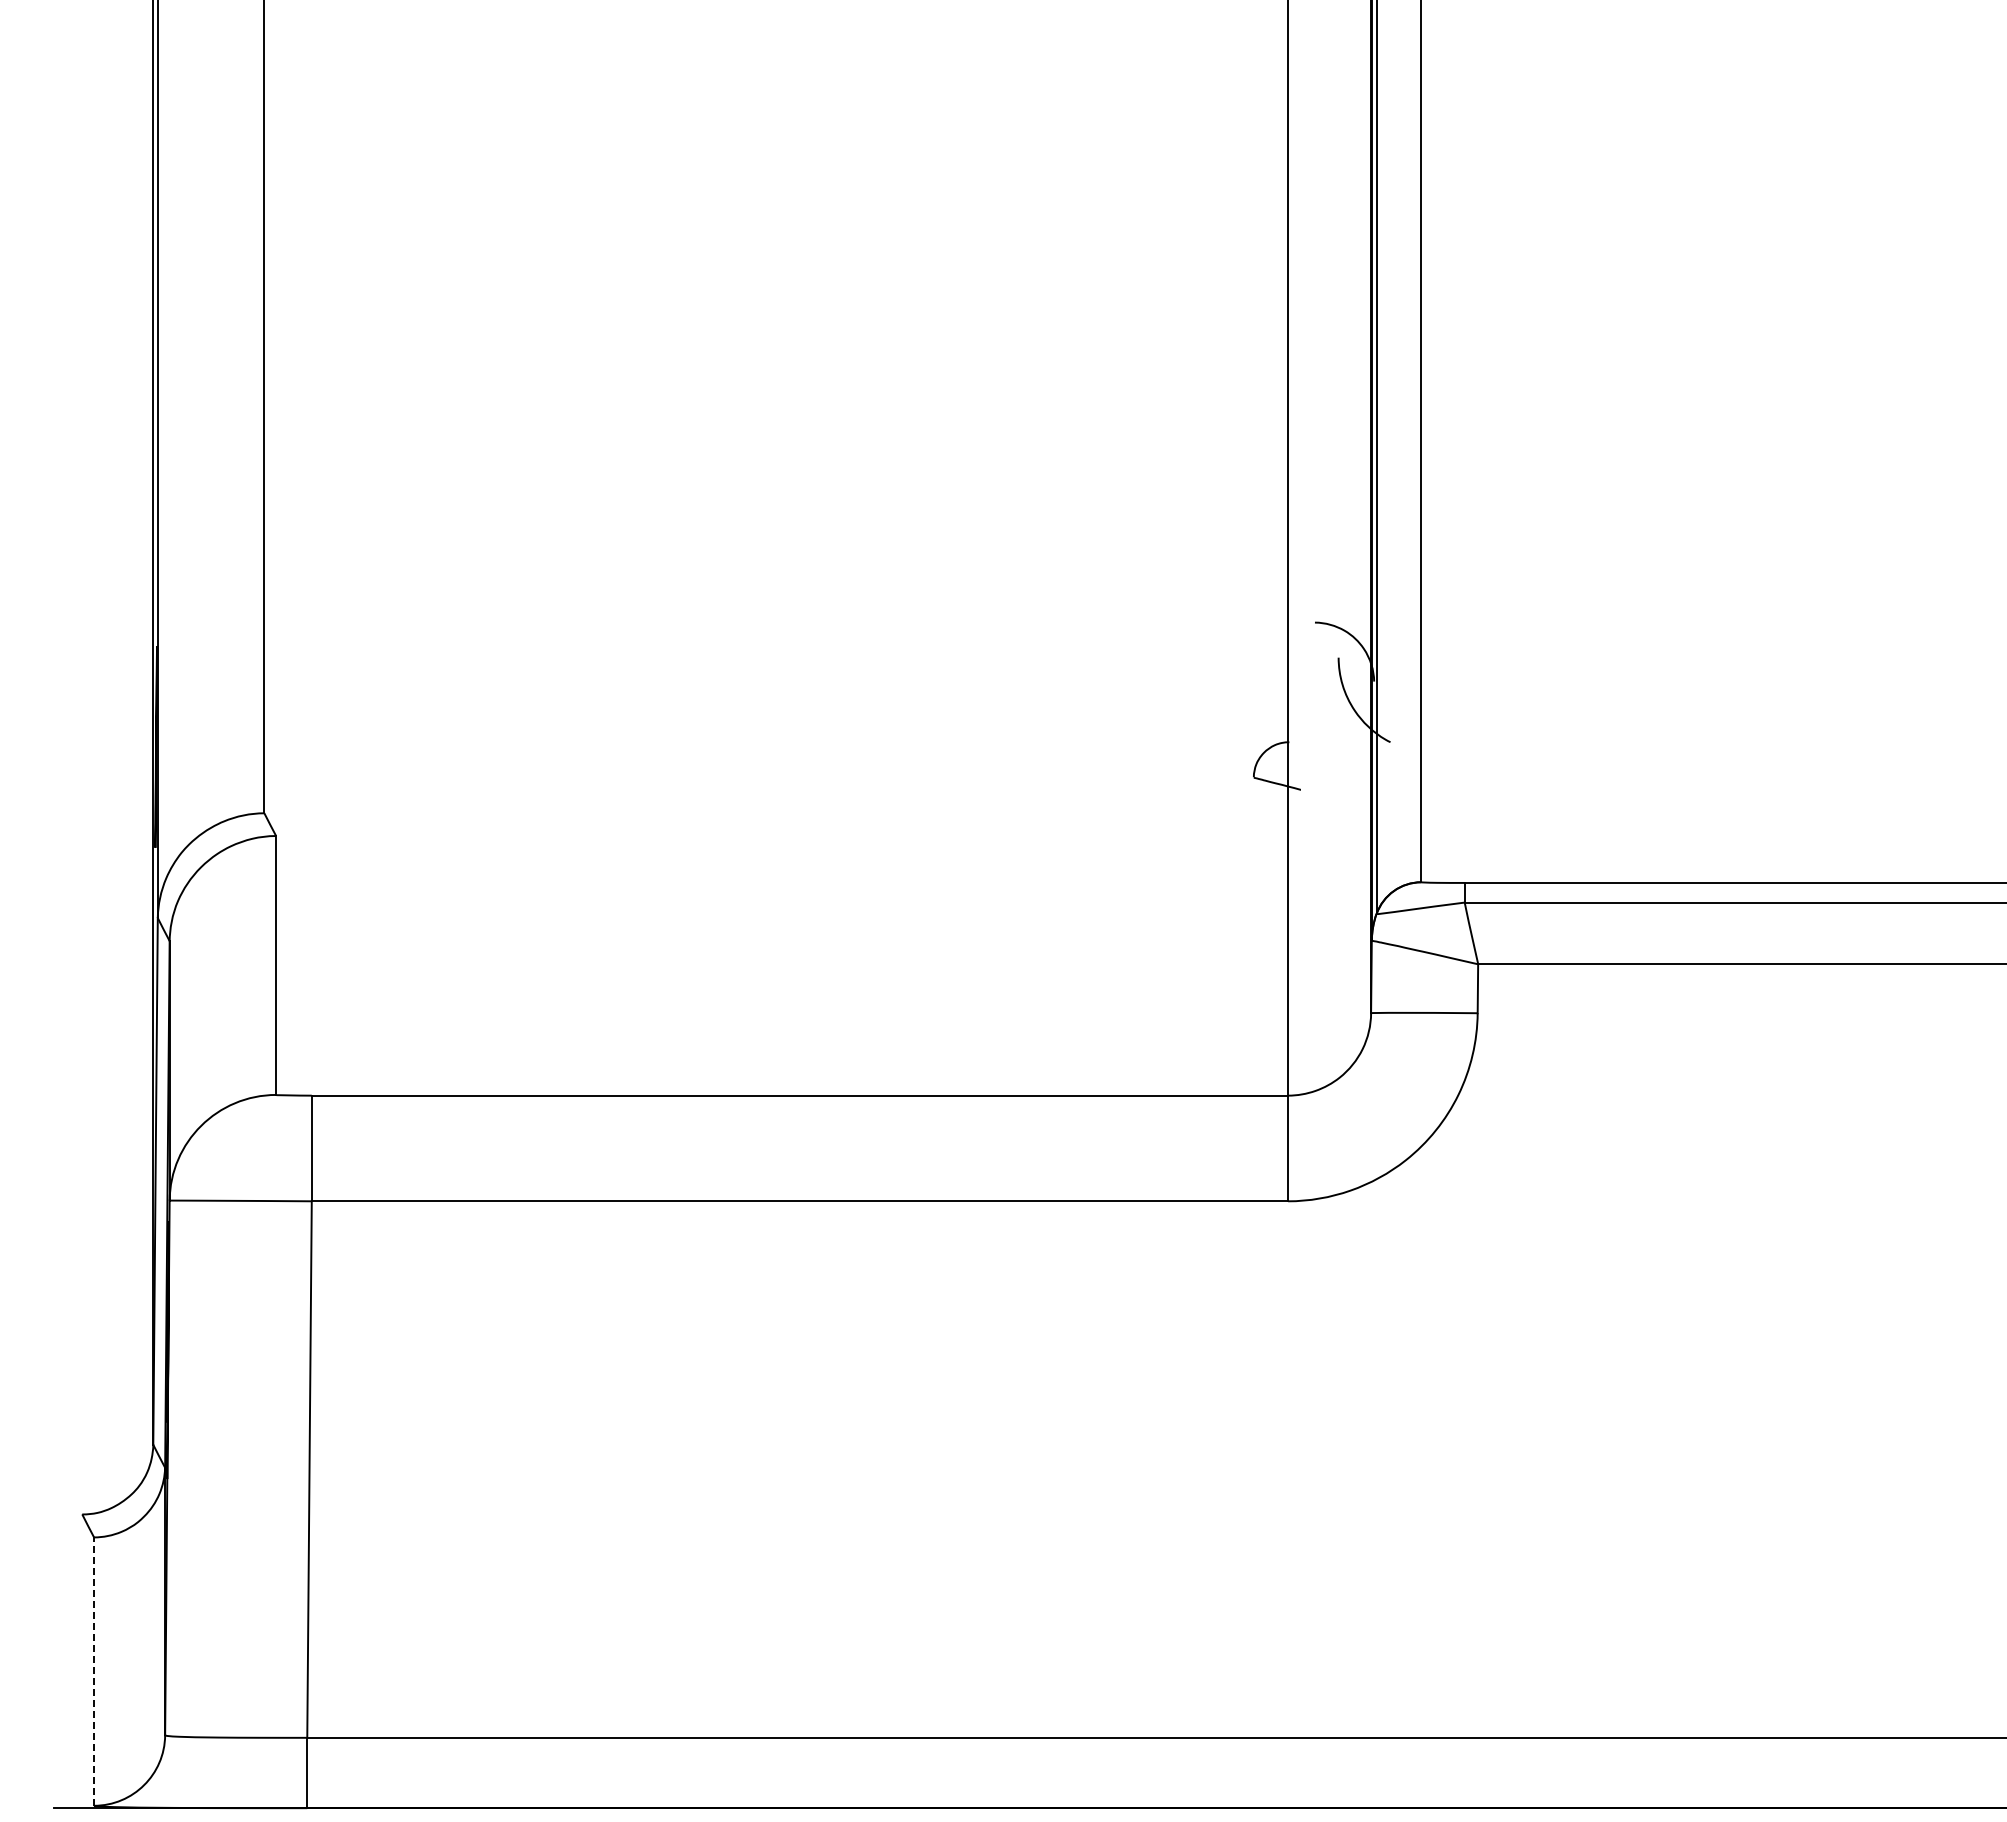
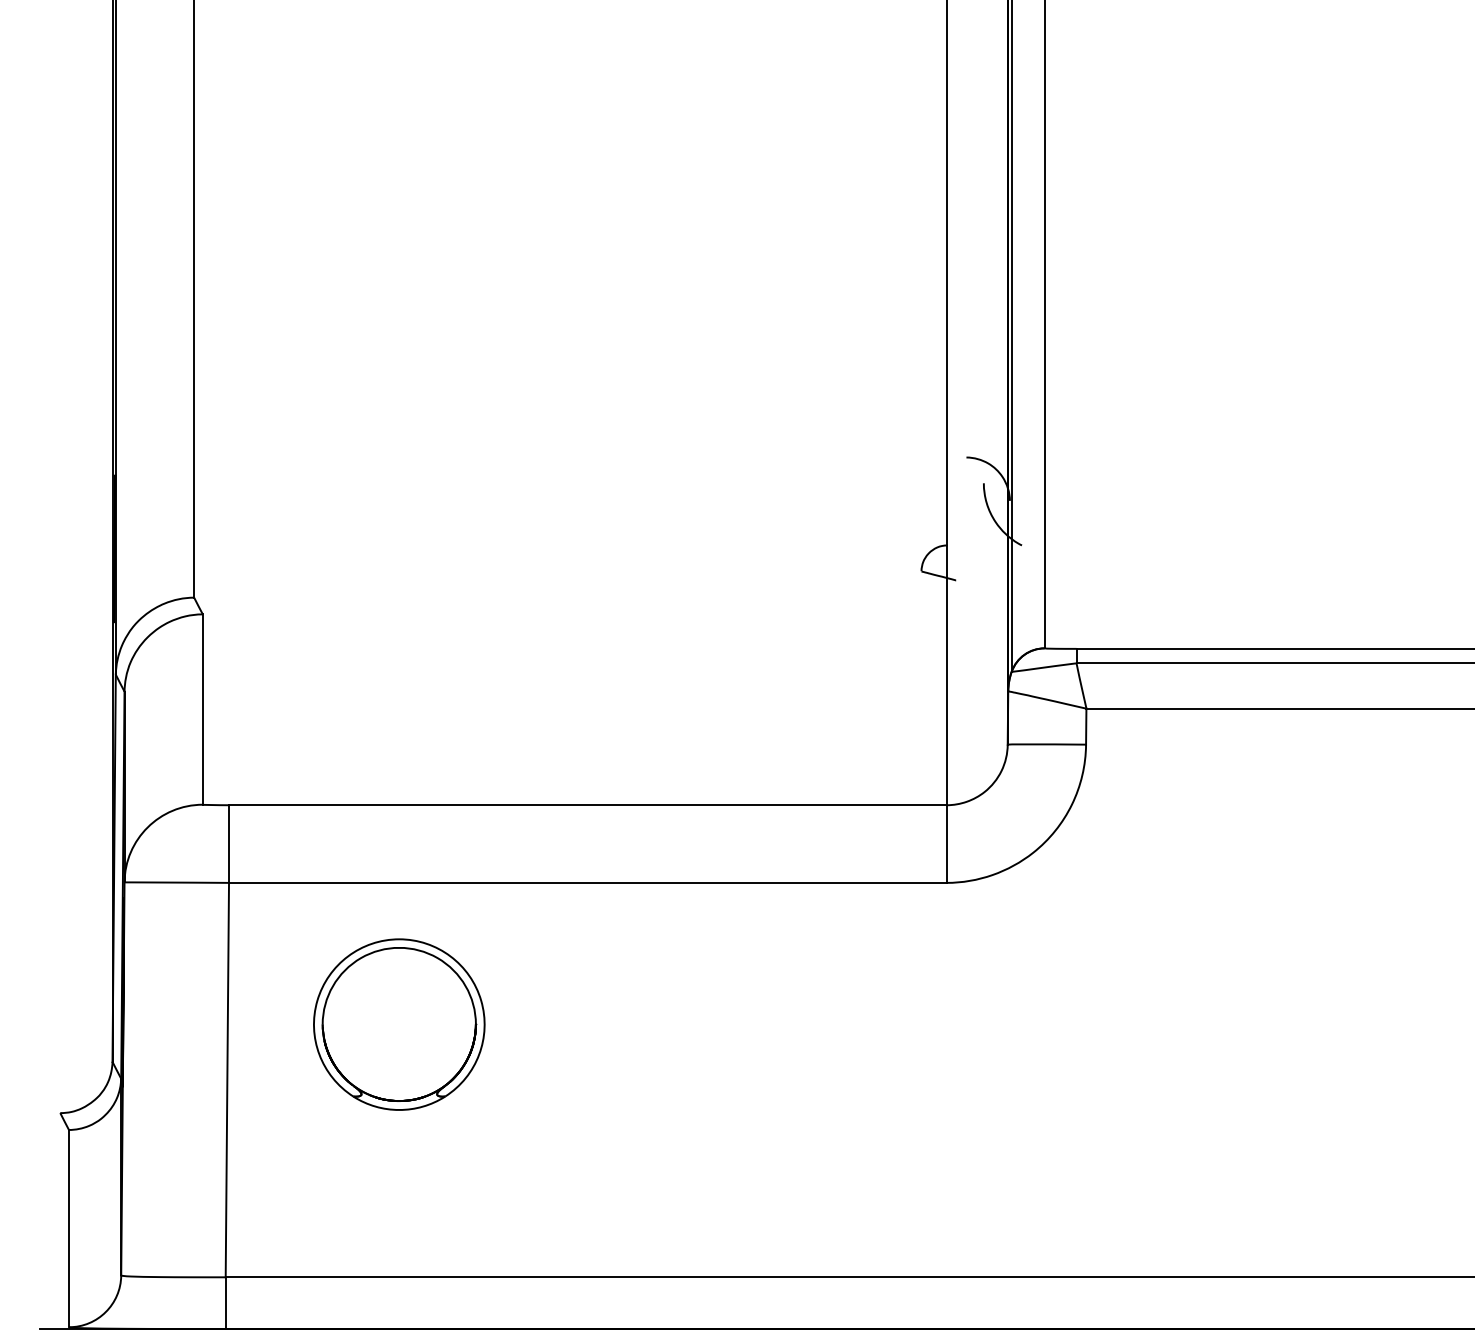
part: (543, 1394) -> (399, 1024), added
line: (94, 1671) -> (69, 1228), dashed -> solid

